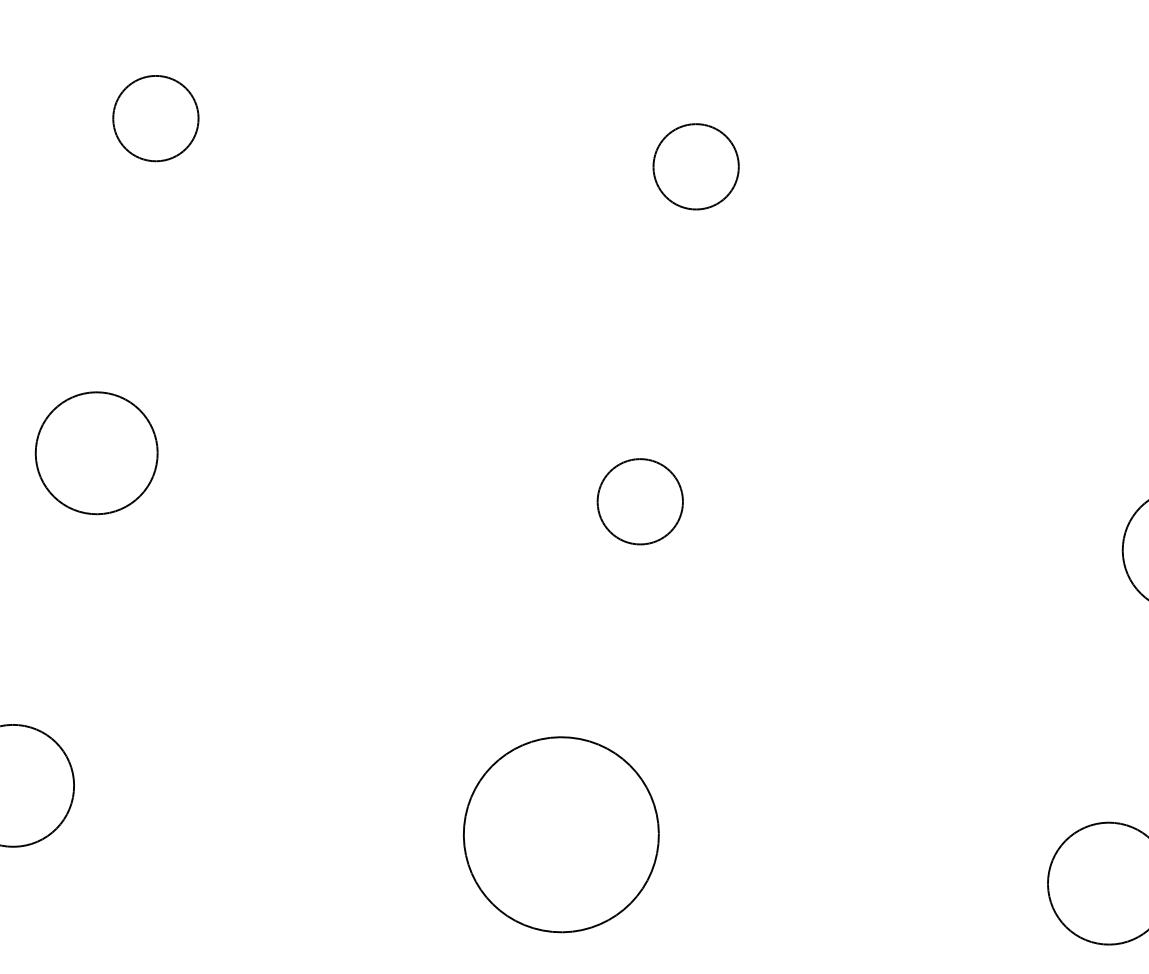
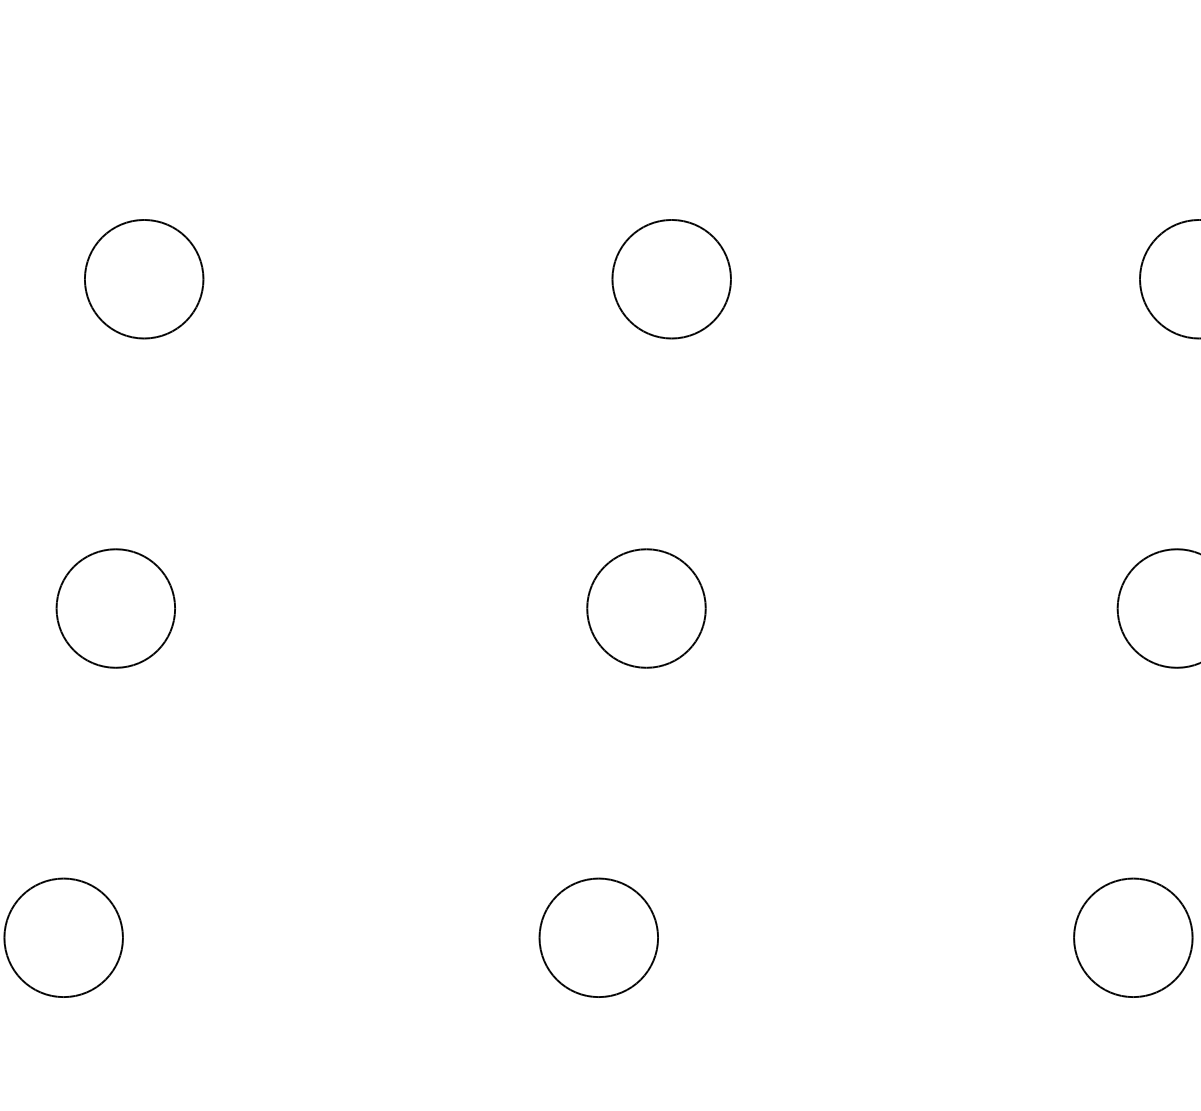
circle: (156, 118) -> (144, 279), size x1.43
circle: (696, 166) -> (671, 279), size x1.43
circle: (640, 501) -> (646, 608), size x1.43
circle: (561, 834) -> (598, 937), size x0.62

